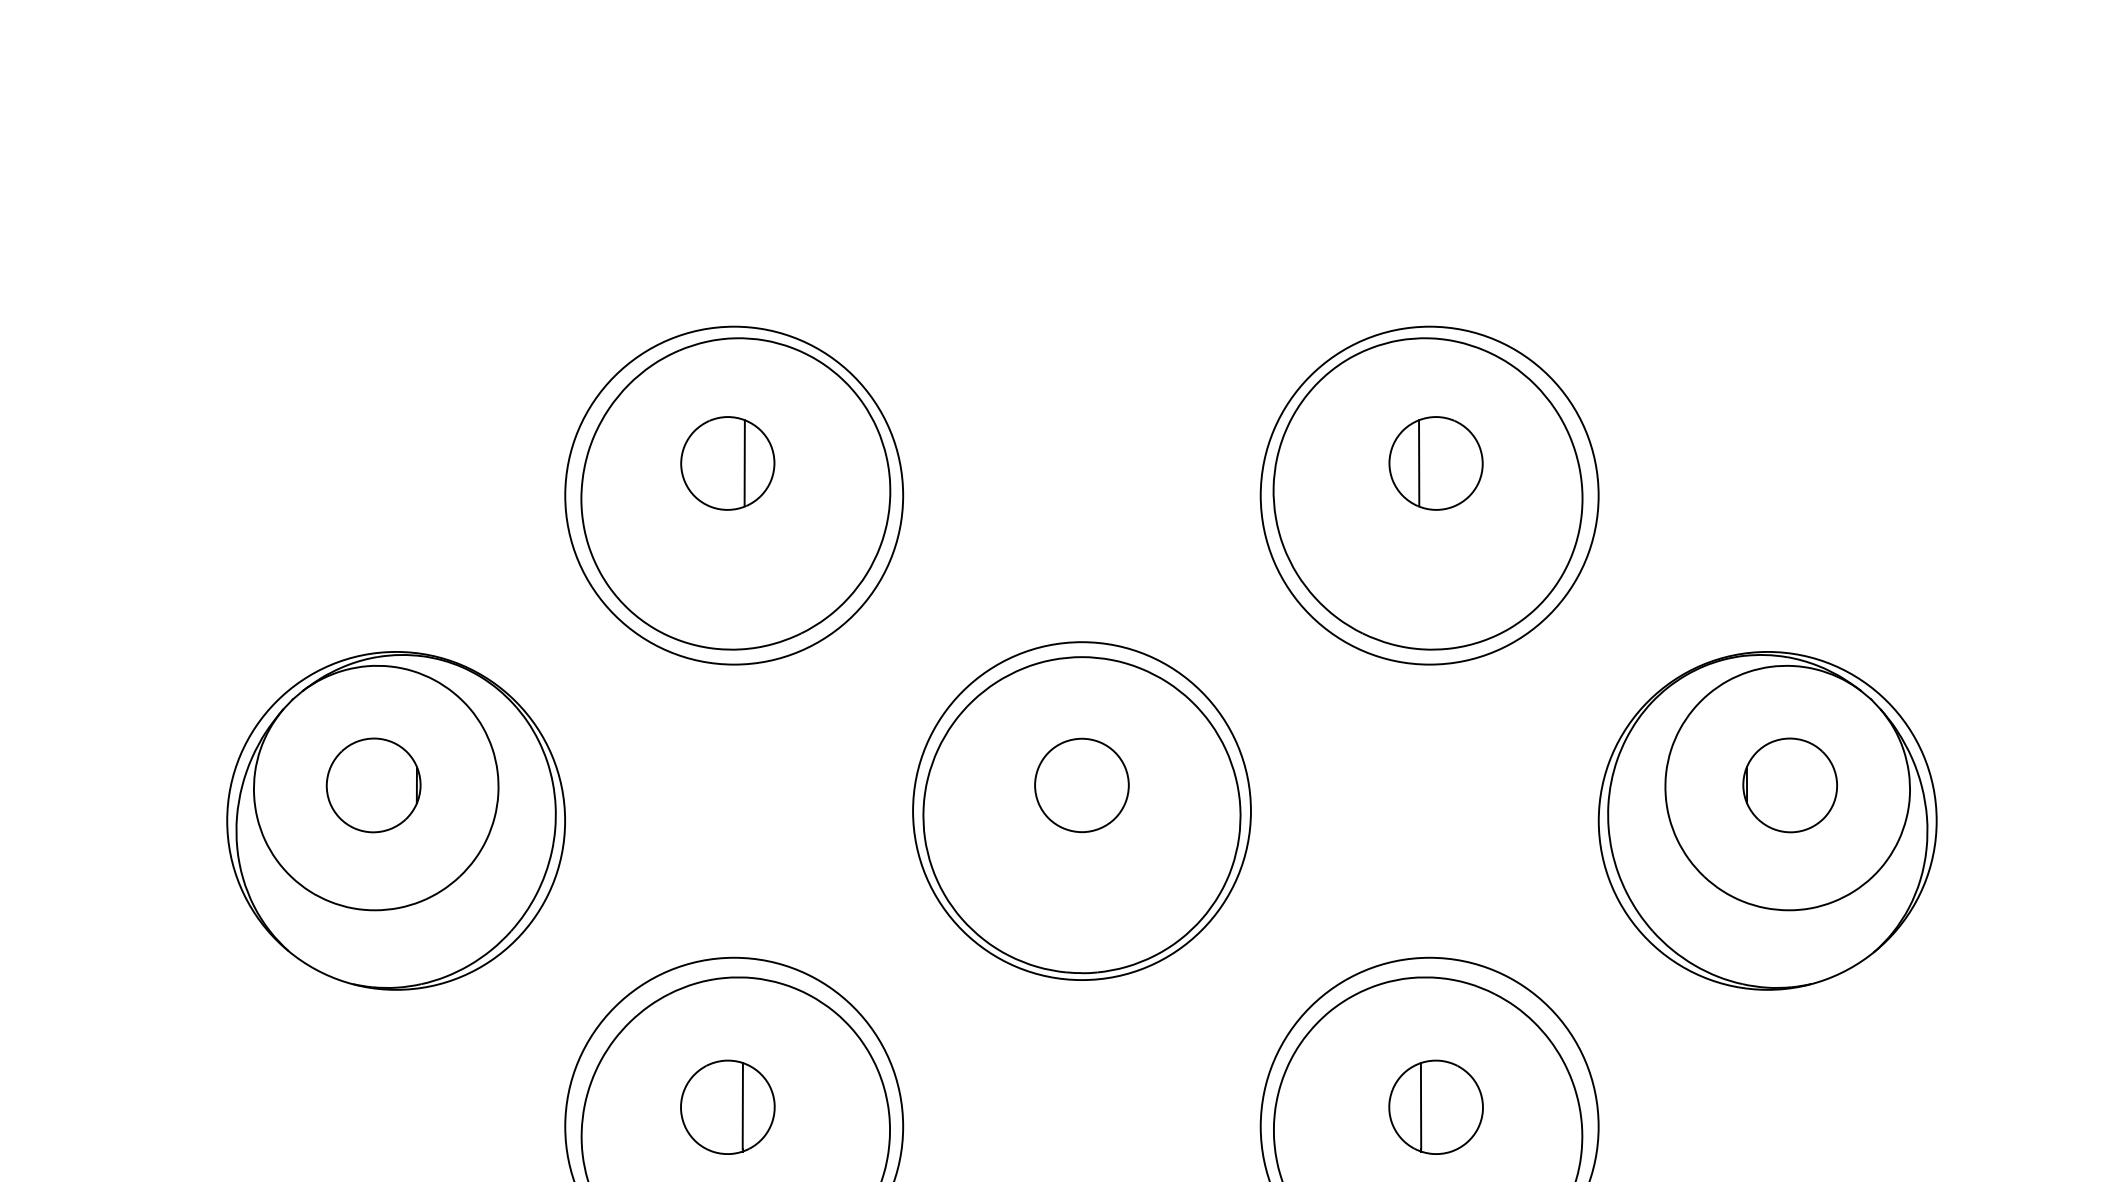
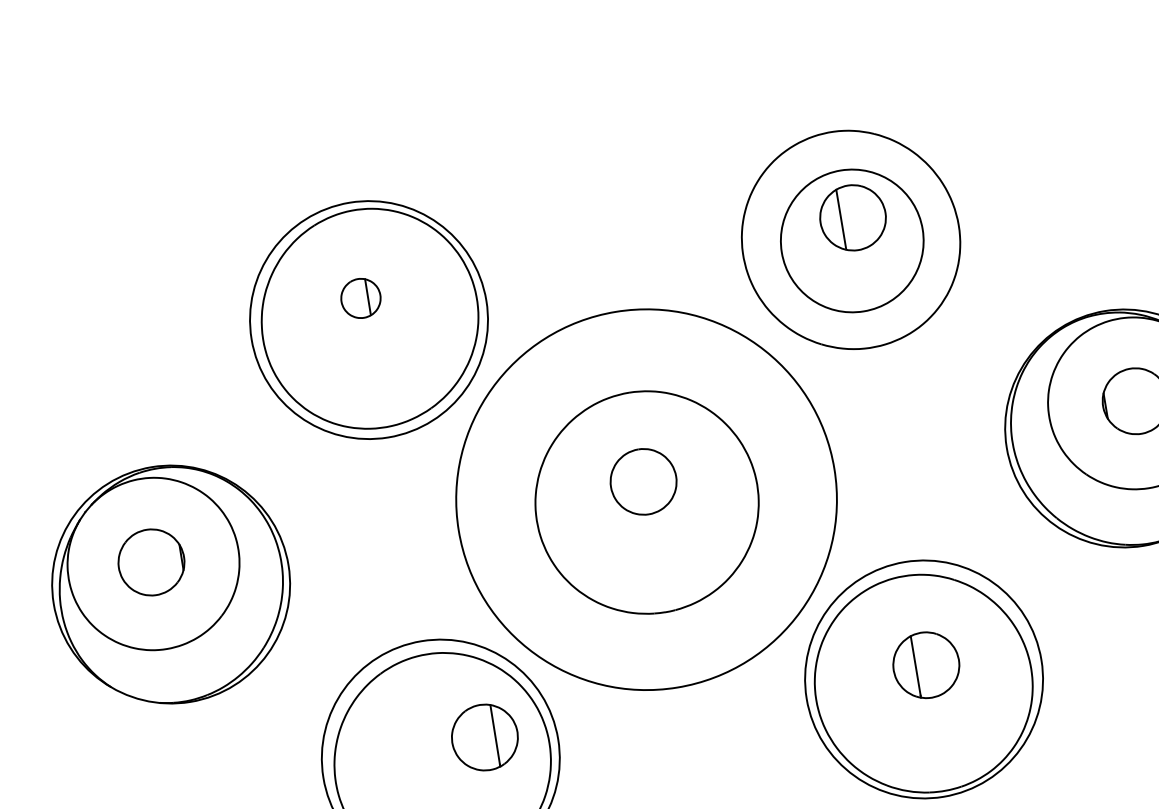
part: (727, 463) -> (360, 298), size x0.6
circle: (1429, 495) -> (852, 240), size x0.6
circle: (1081, 811) -> (646, 500), size x1.6
part: (727, 1106) -> (484, 736), moved

